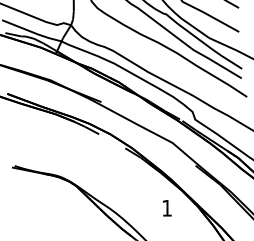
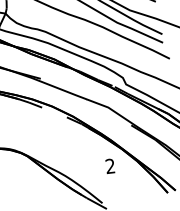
text: (166, 207) -> (109, 165), 1 -> 2

